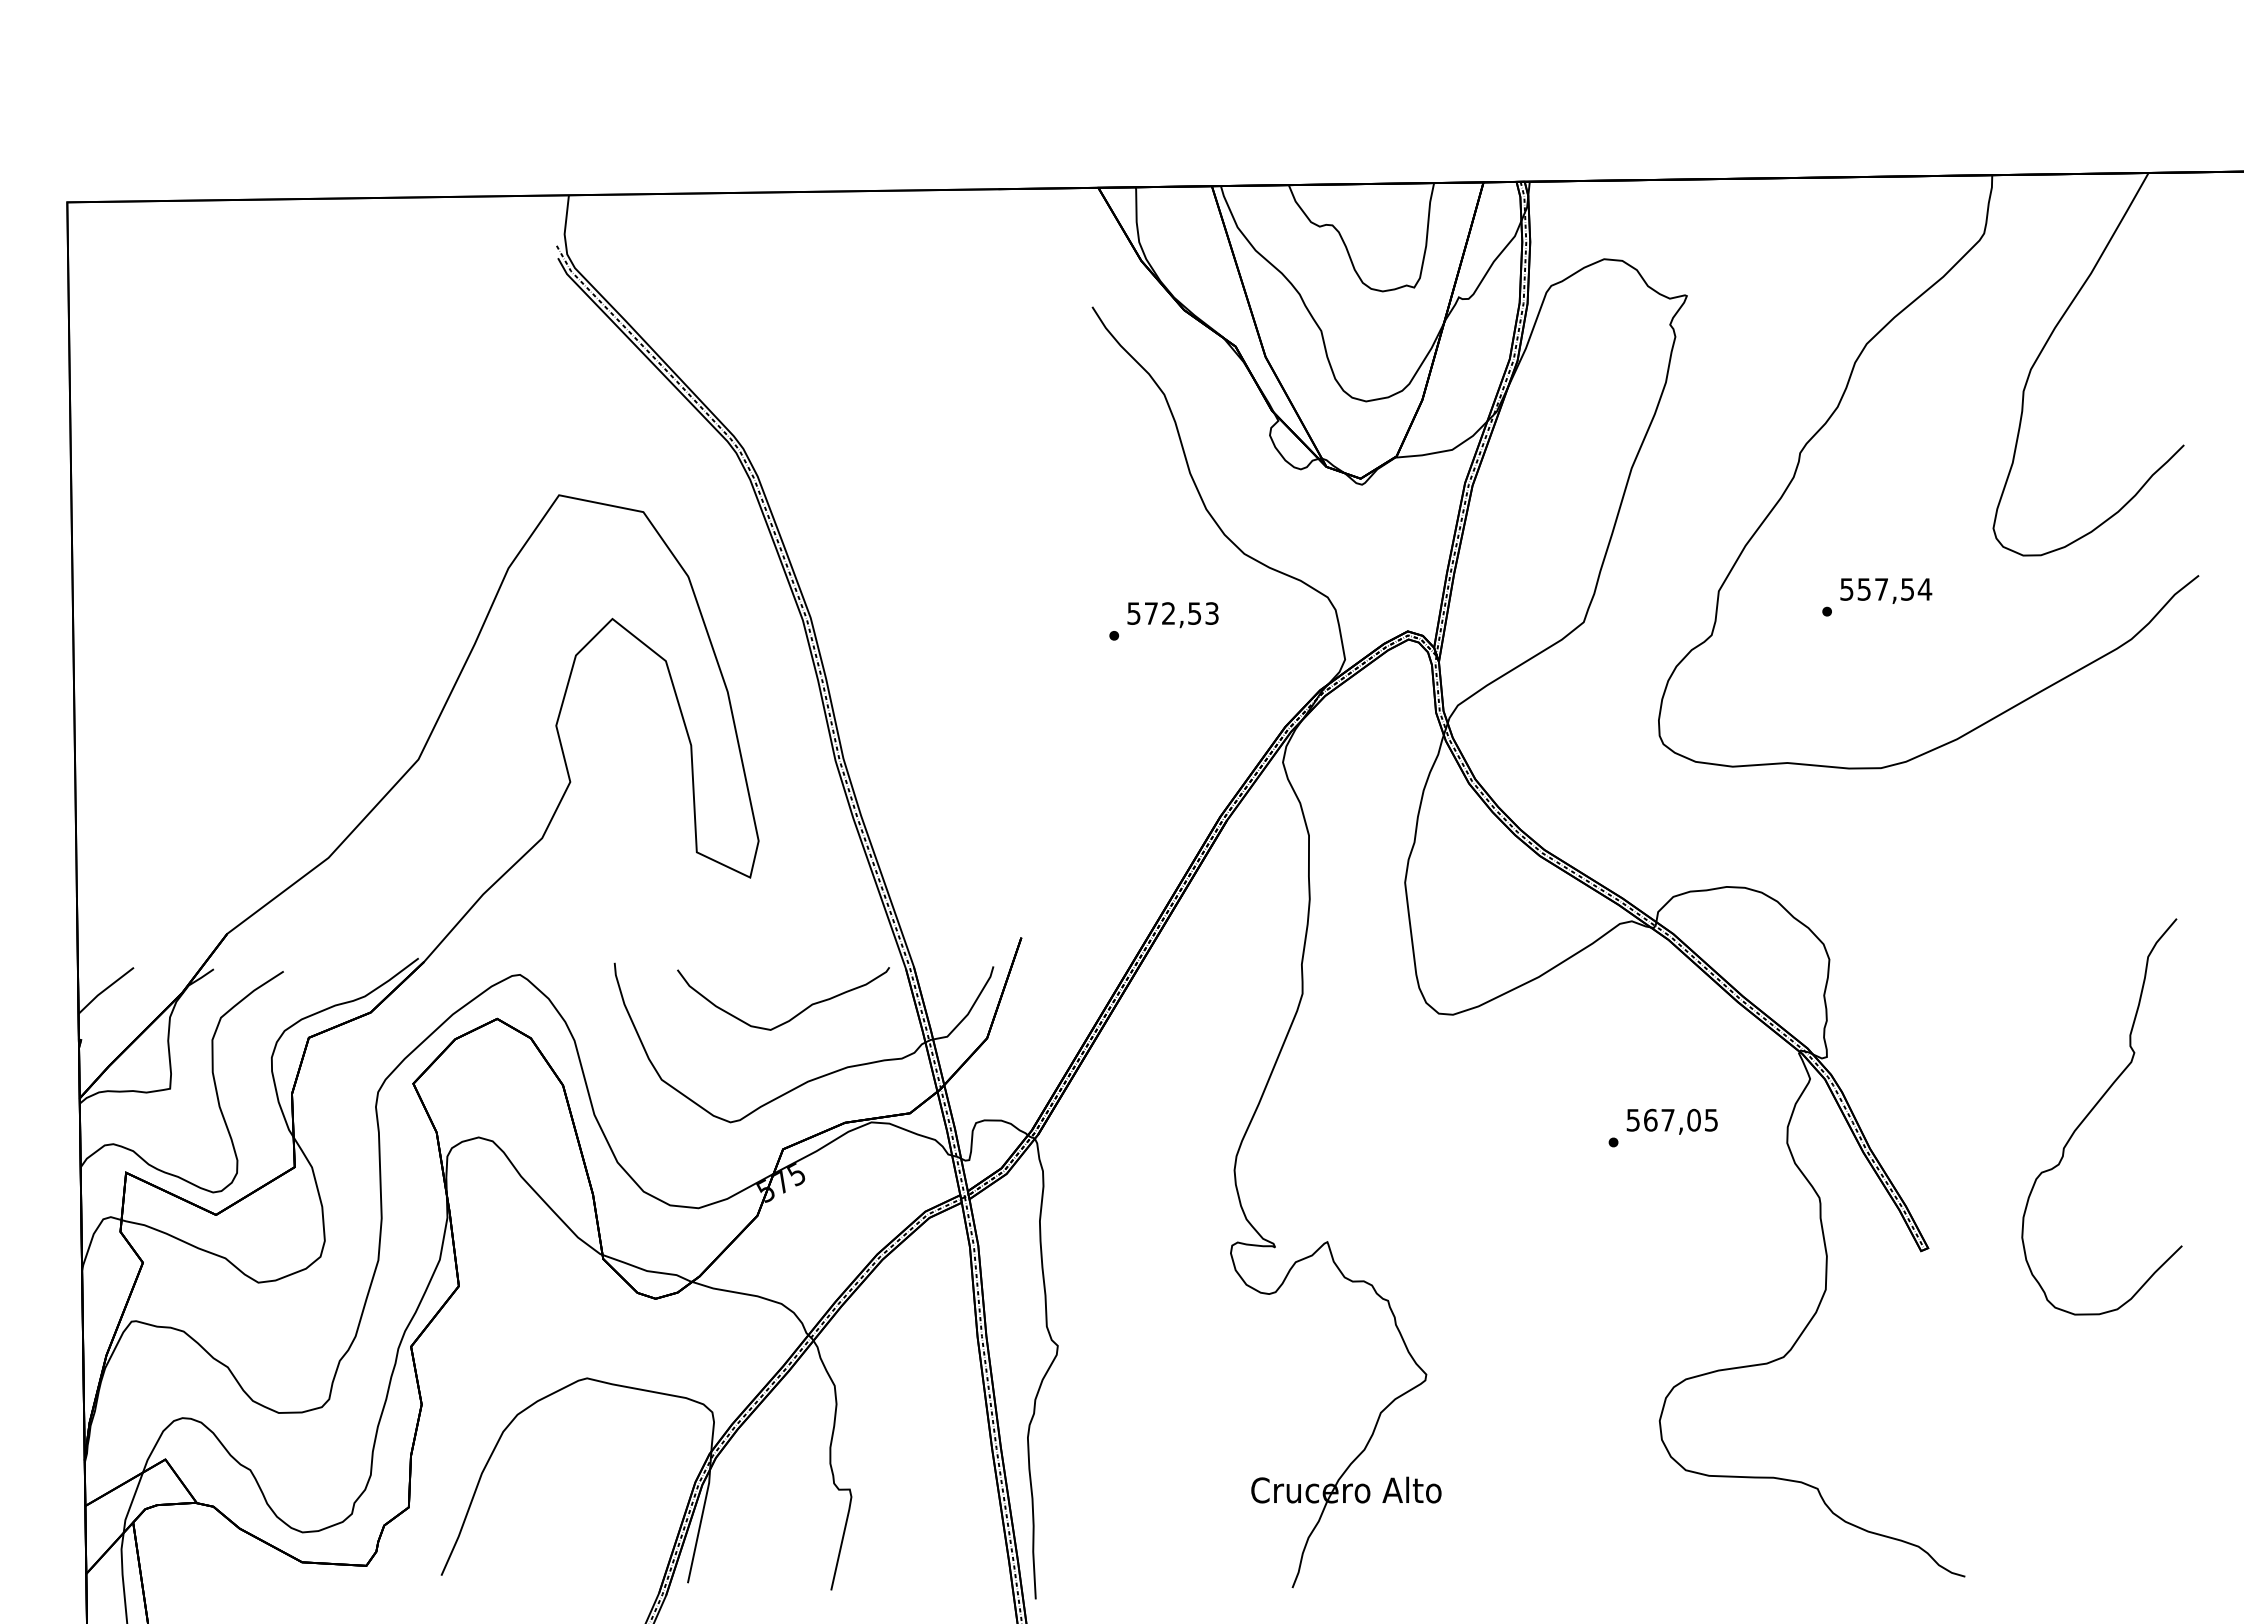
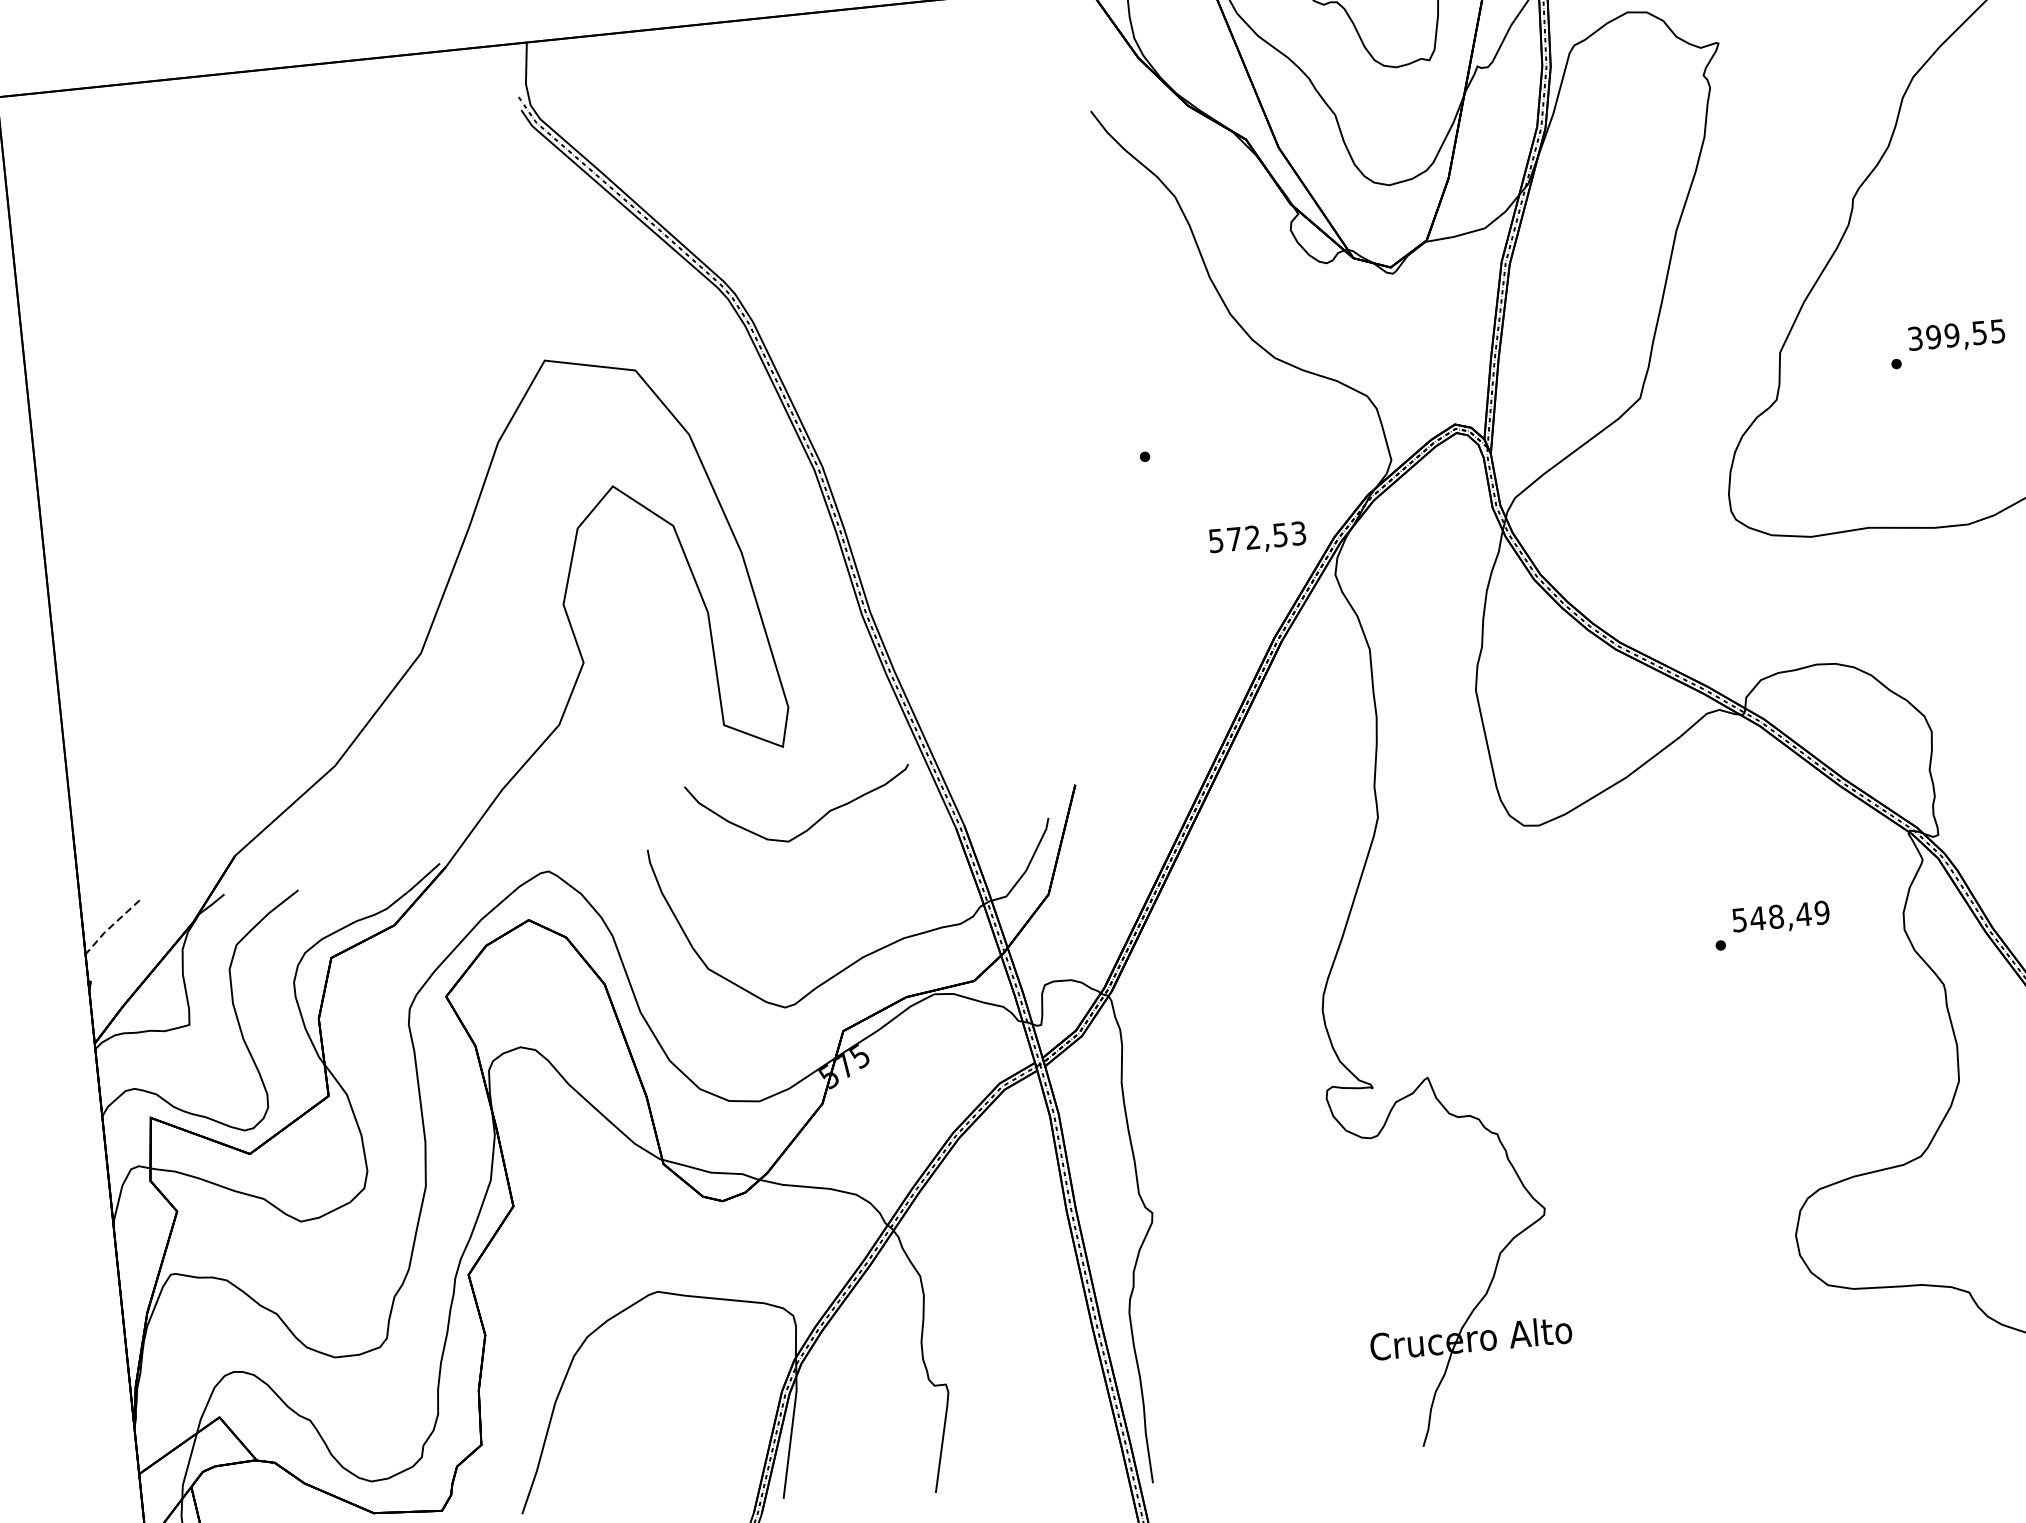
text: (1886, 589) -> (1957, 335), 557,54 -> 399,55
text: (1172, 615) -> (1257, 539), moved
line: (104, 990) -> (110, 927), solid -> dashed
curve: (797, 1013) -> (815, 821), moved
text: (1680, 1119) -> (1789, 914), 567,05 -> 548,49

